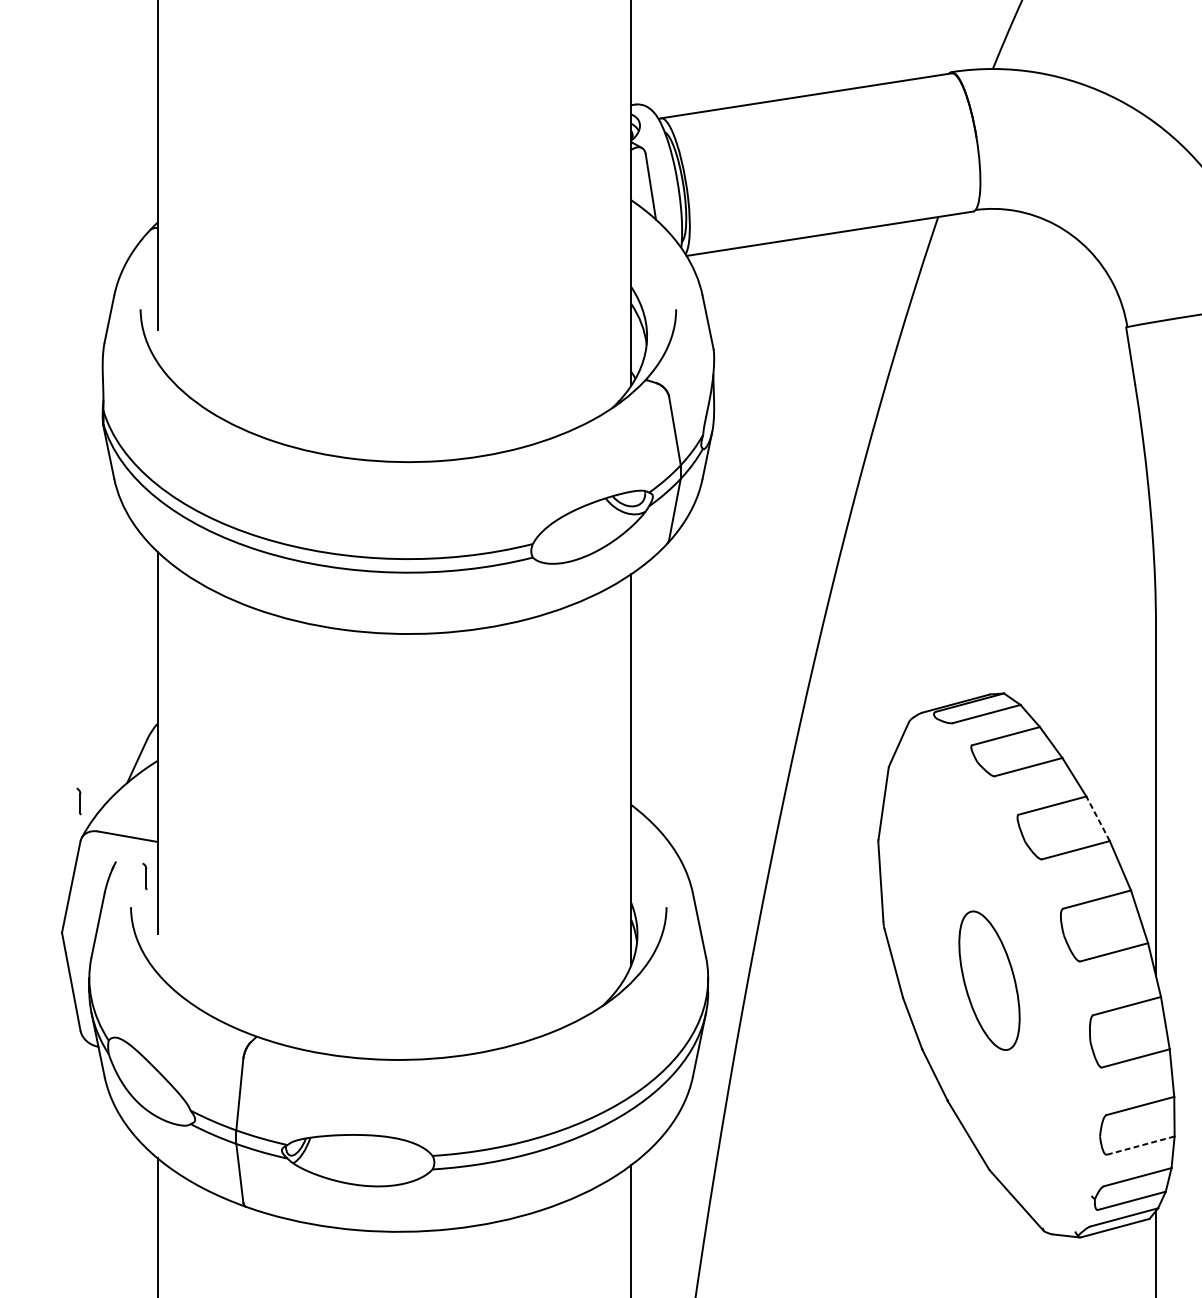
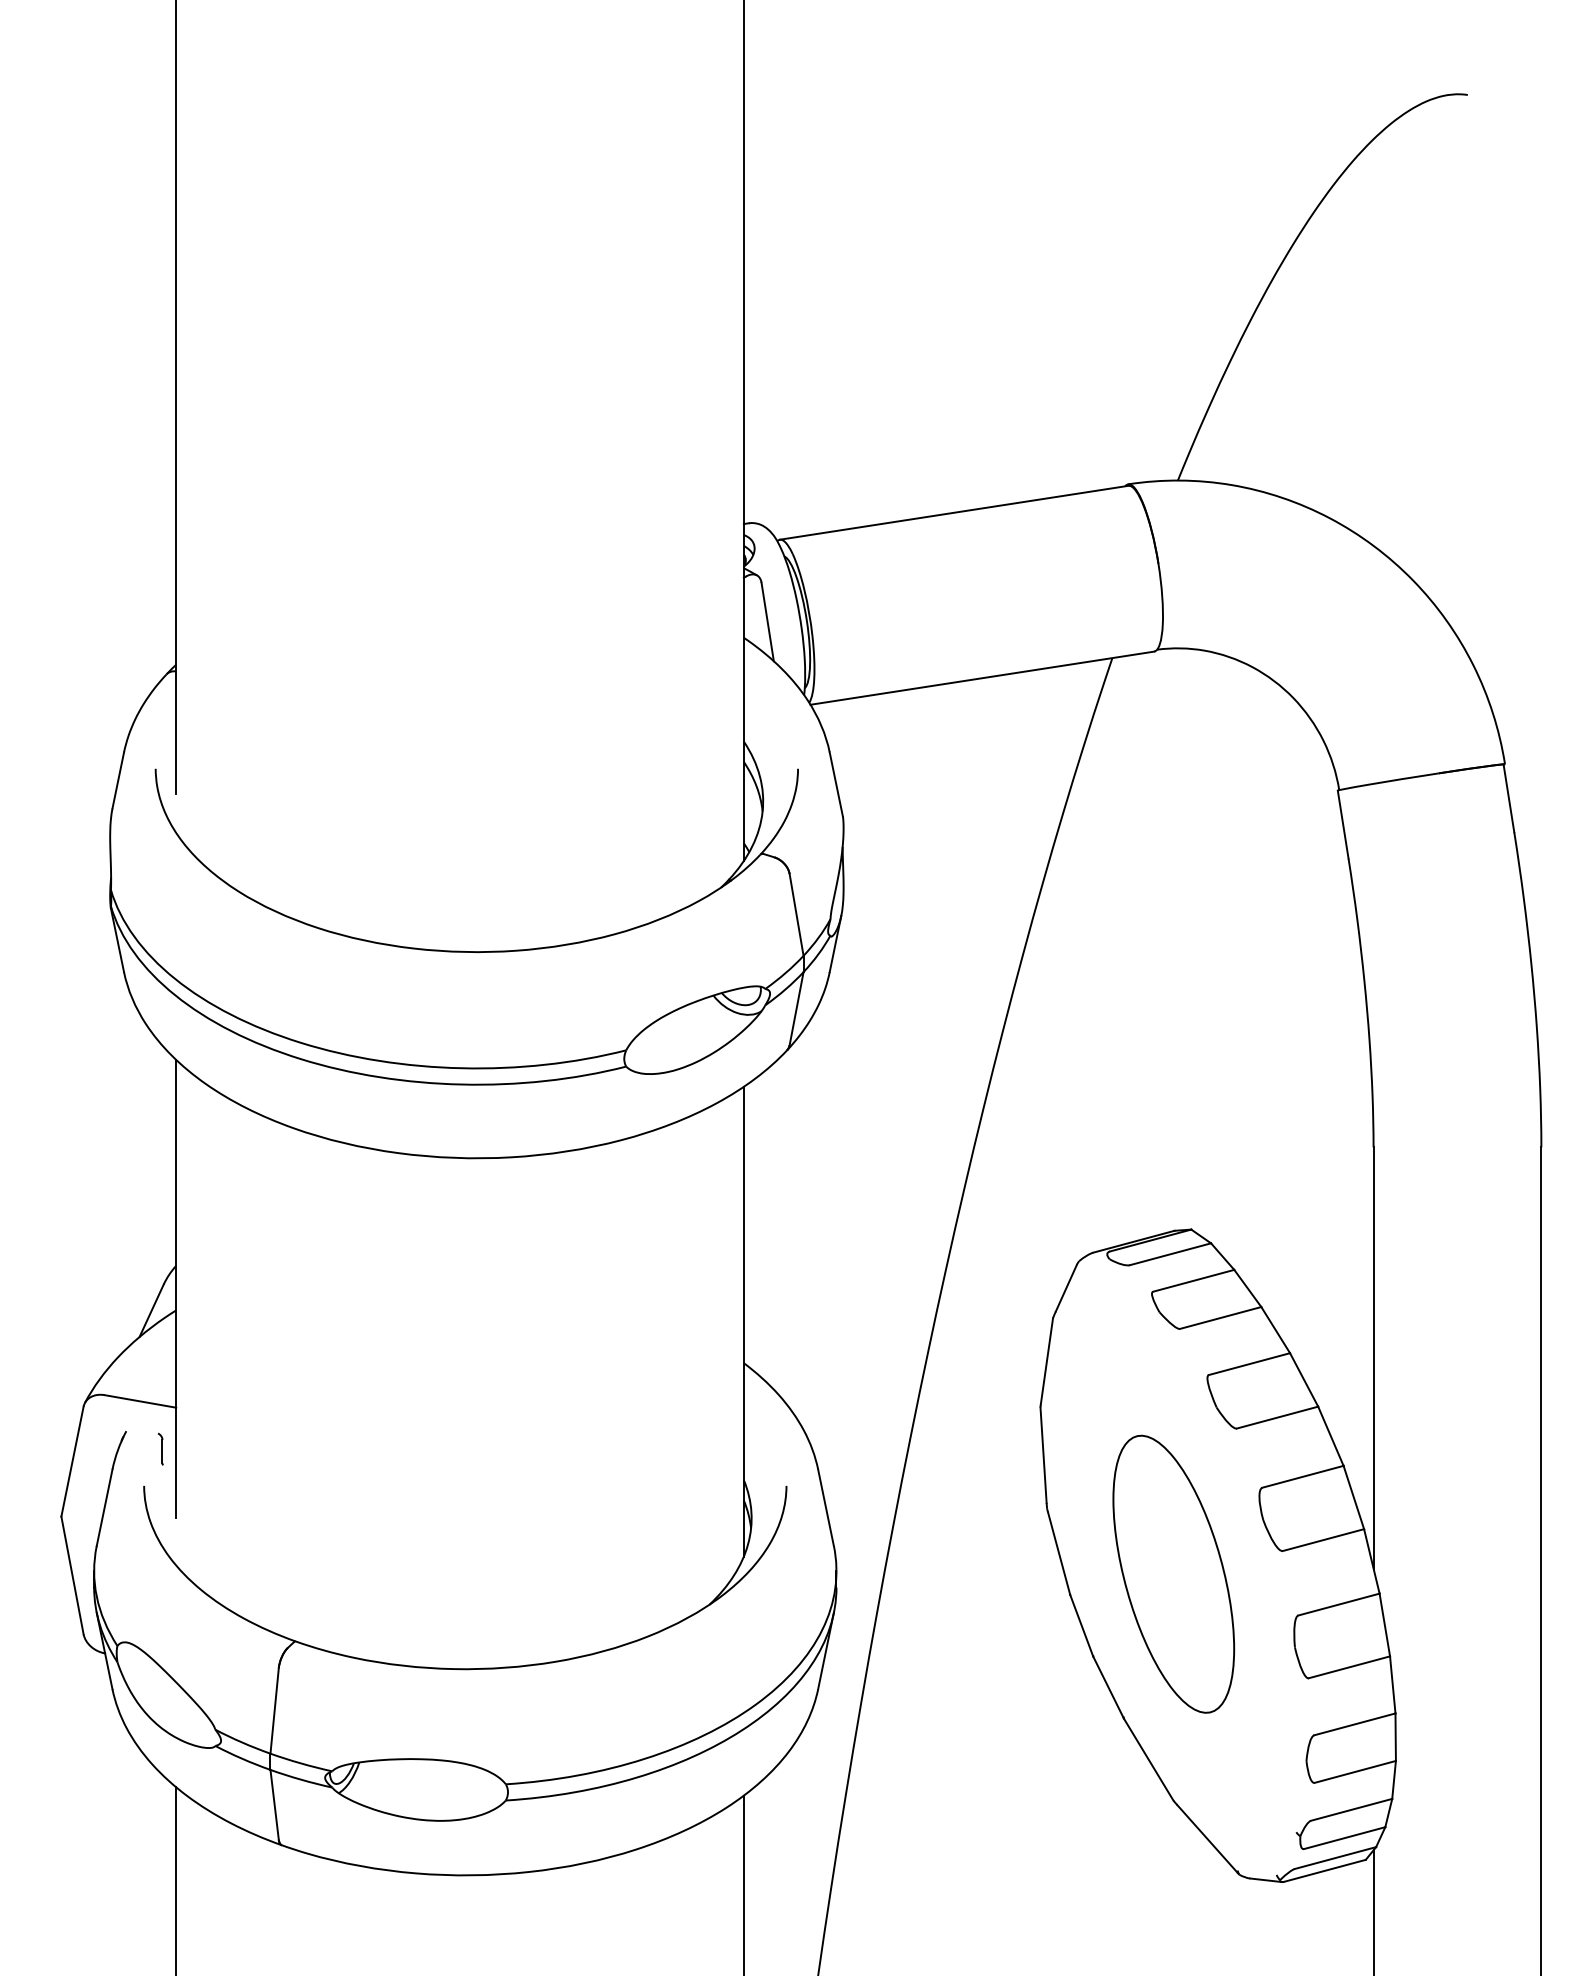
part: (78, 800) -> (81, 1358), removed
line: (1097, 818) -> (1303, 1379), dashed -> solid
part: (989, 980) -> (1173, 1573), size x1.67
line: (1140, 1146) -> (1354, 1772), dashed -> solid

